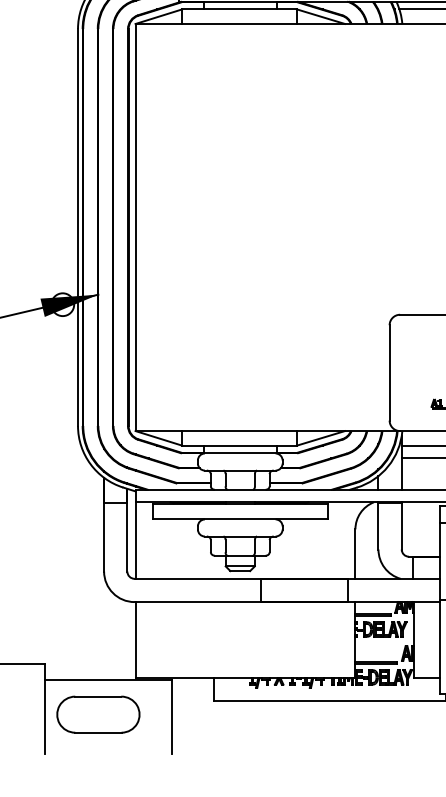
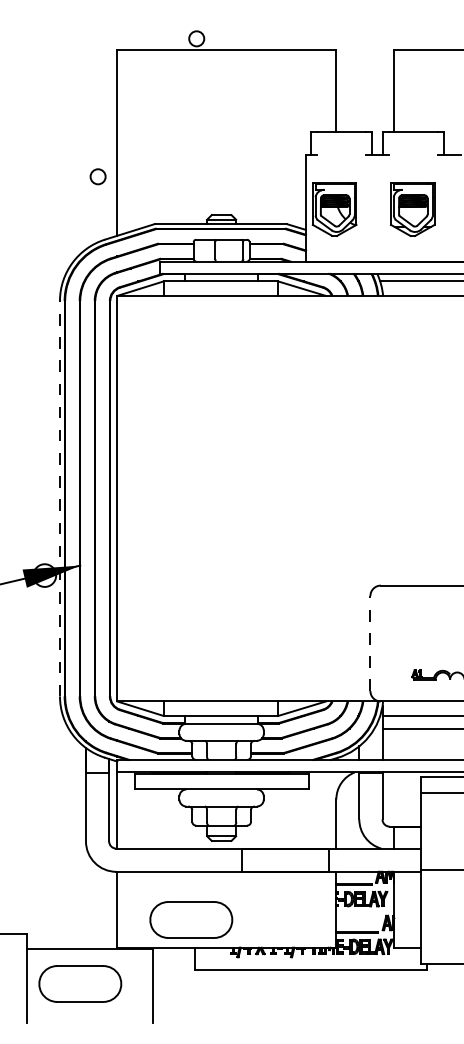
line: (77, 227) -> (59, 498), solid -> dashed
line: (389, 372) -> (370, 643), solid -> dashed
part: (210, 649) -> (191, 919), added

